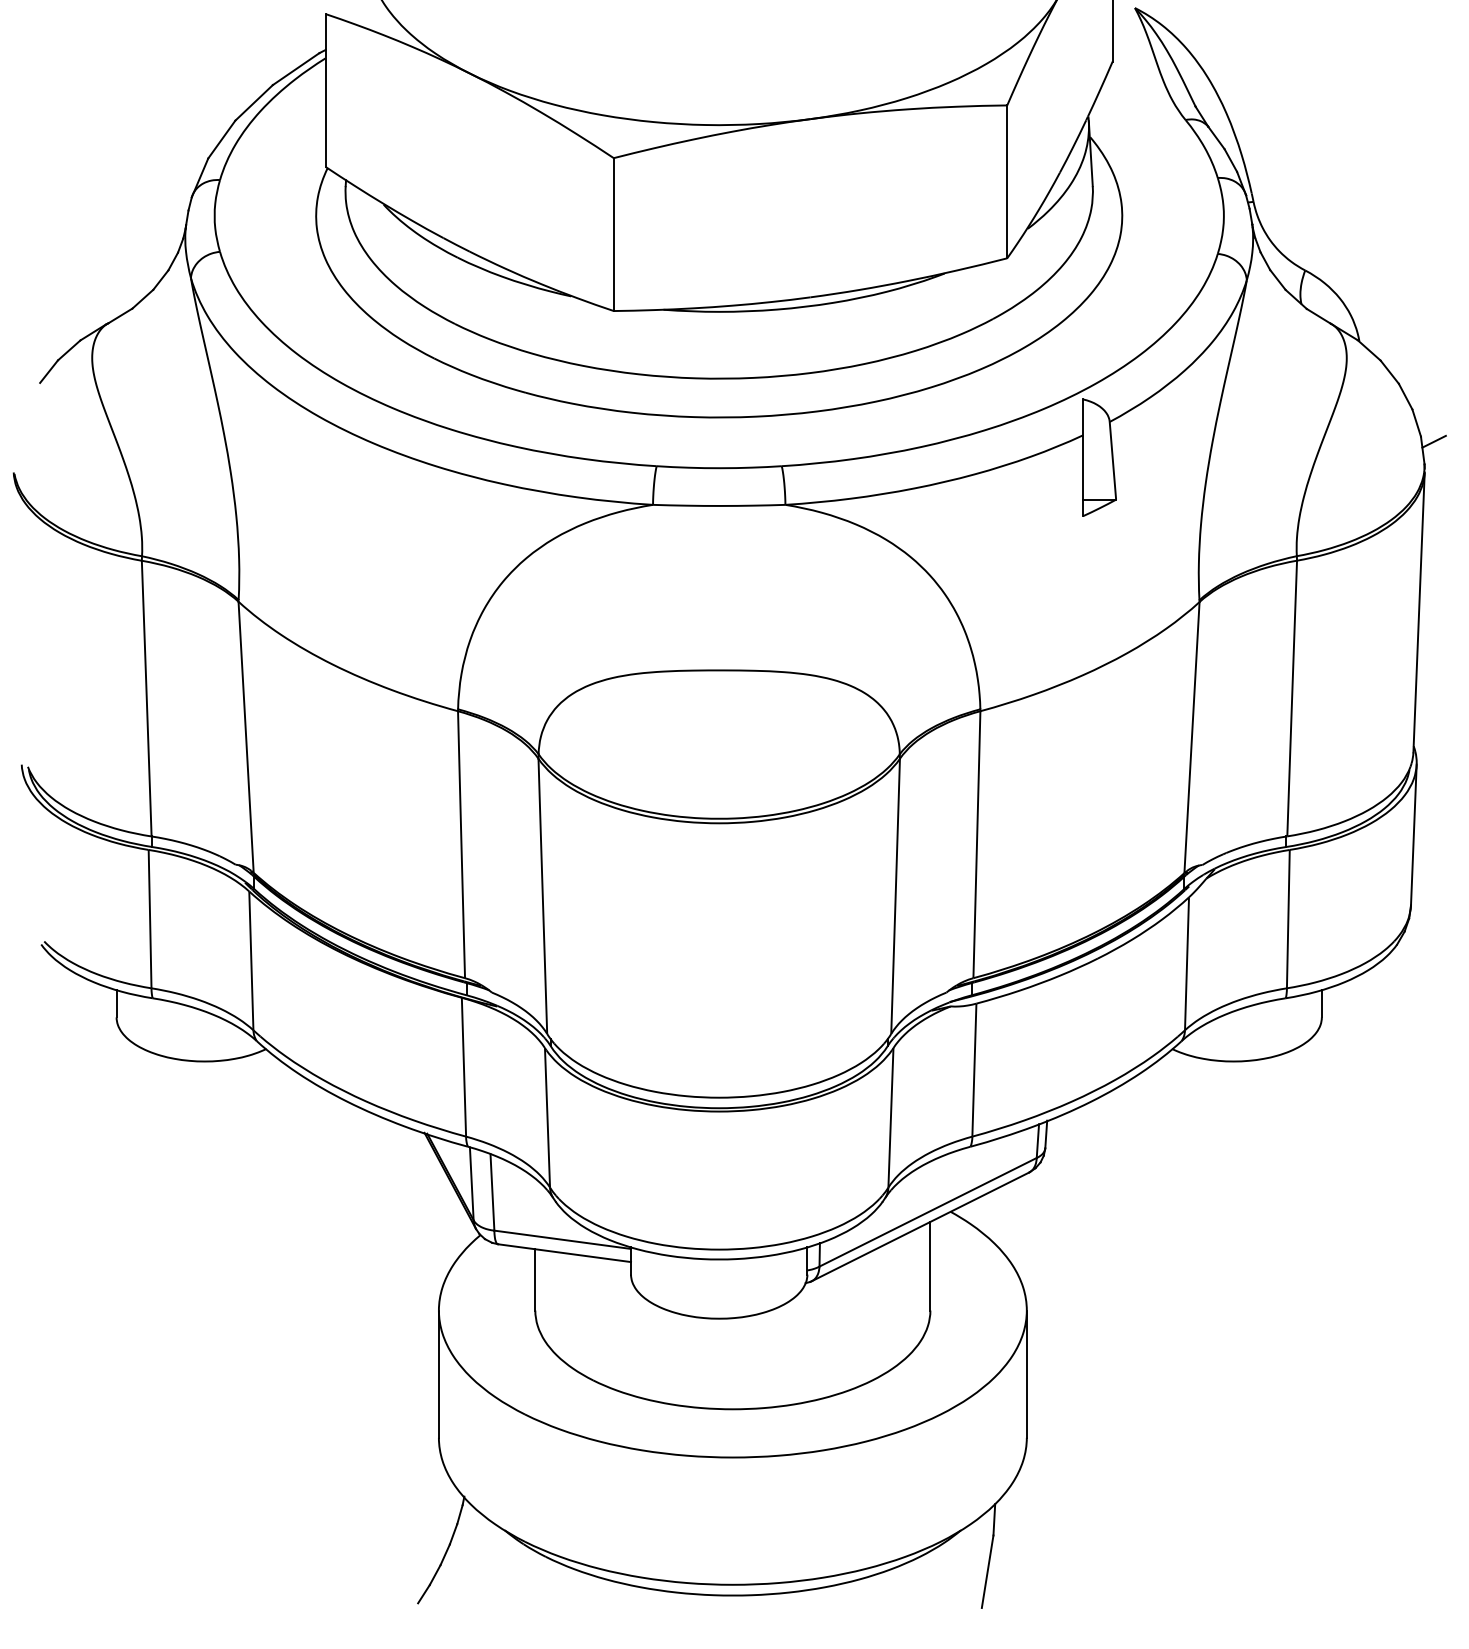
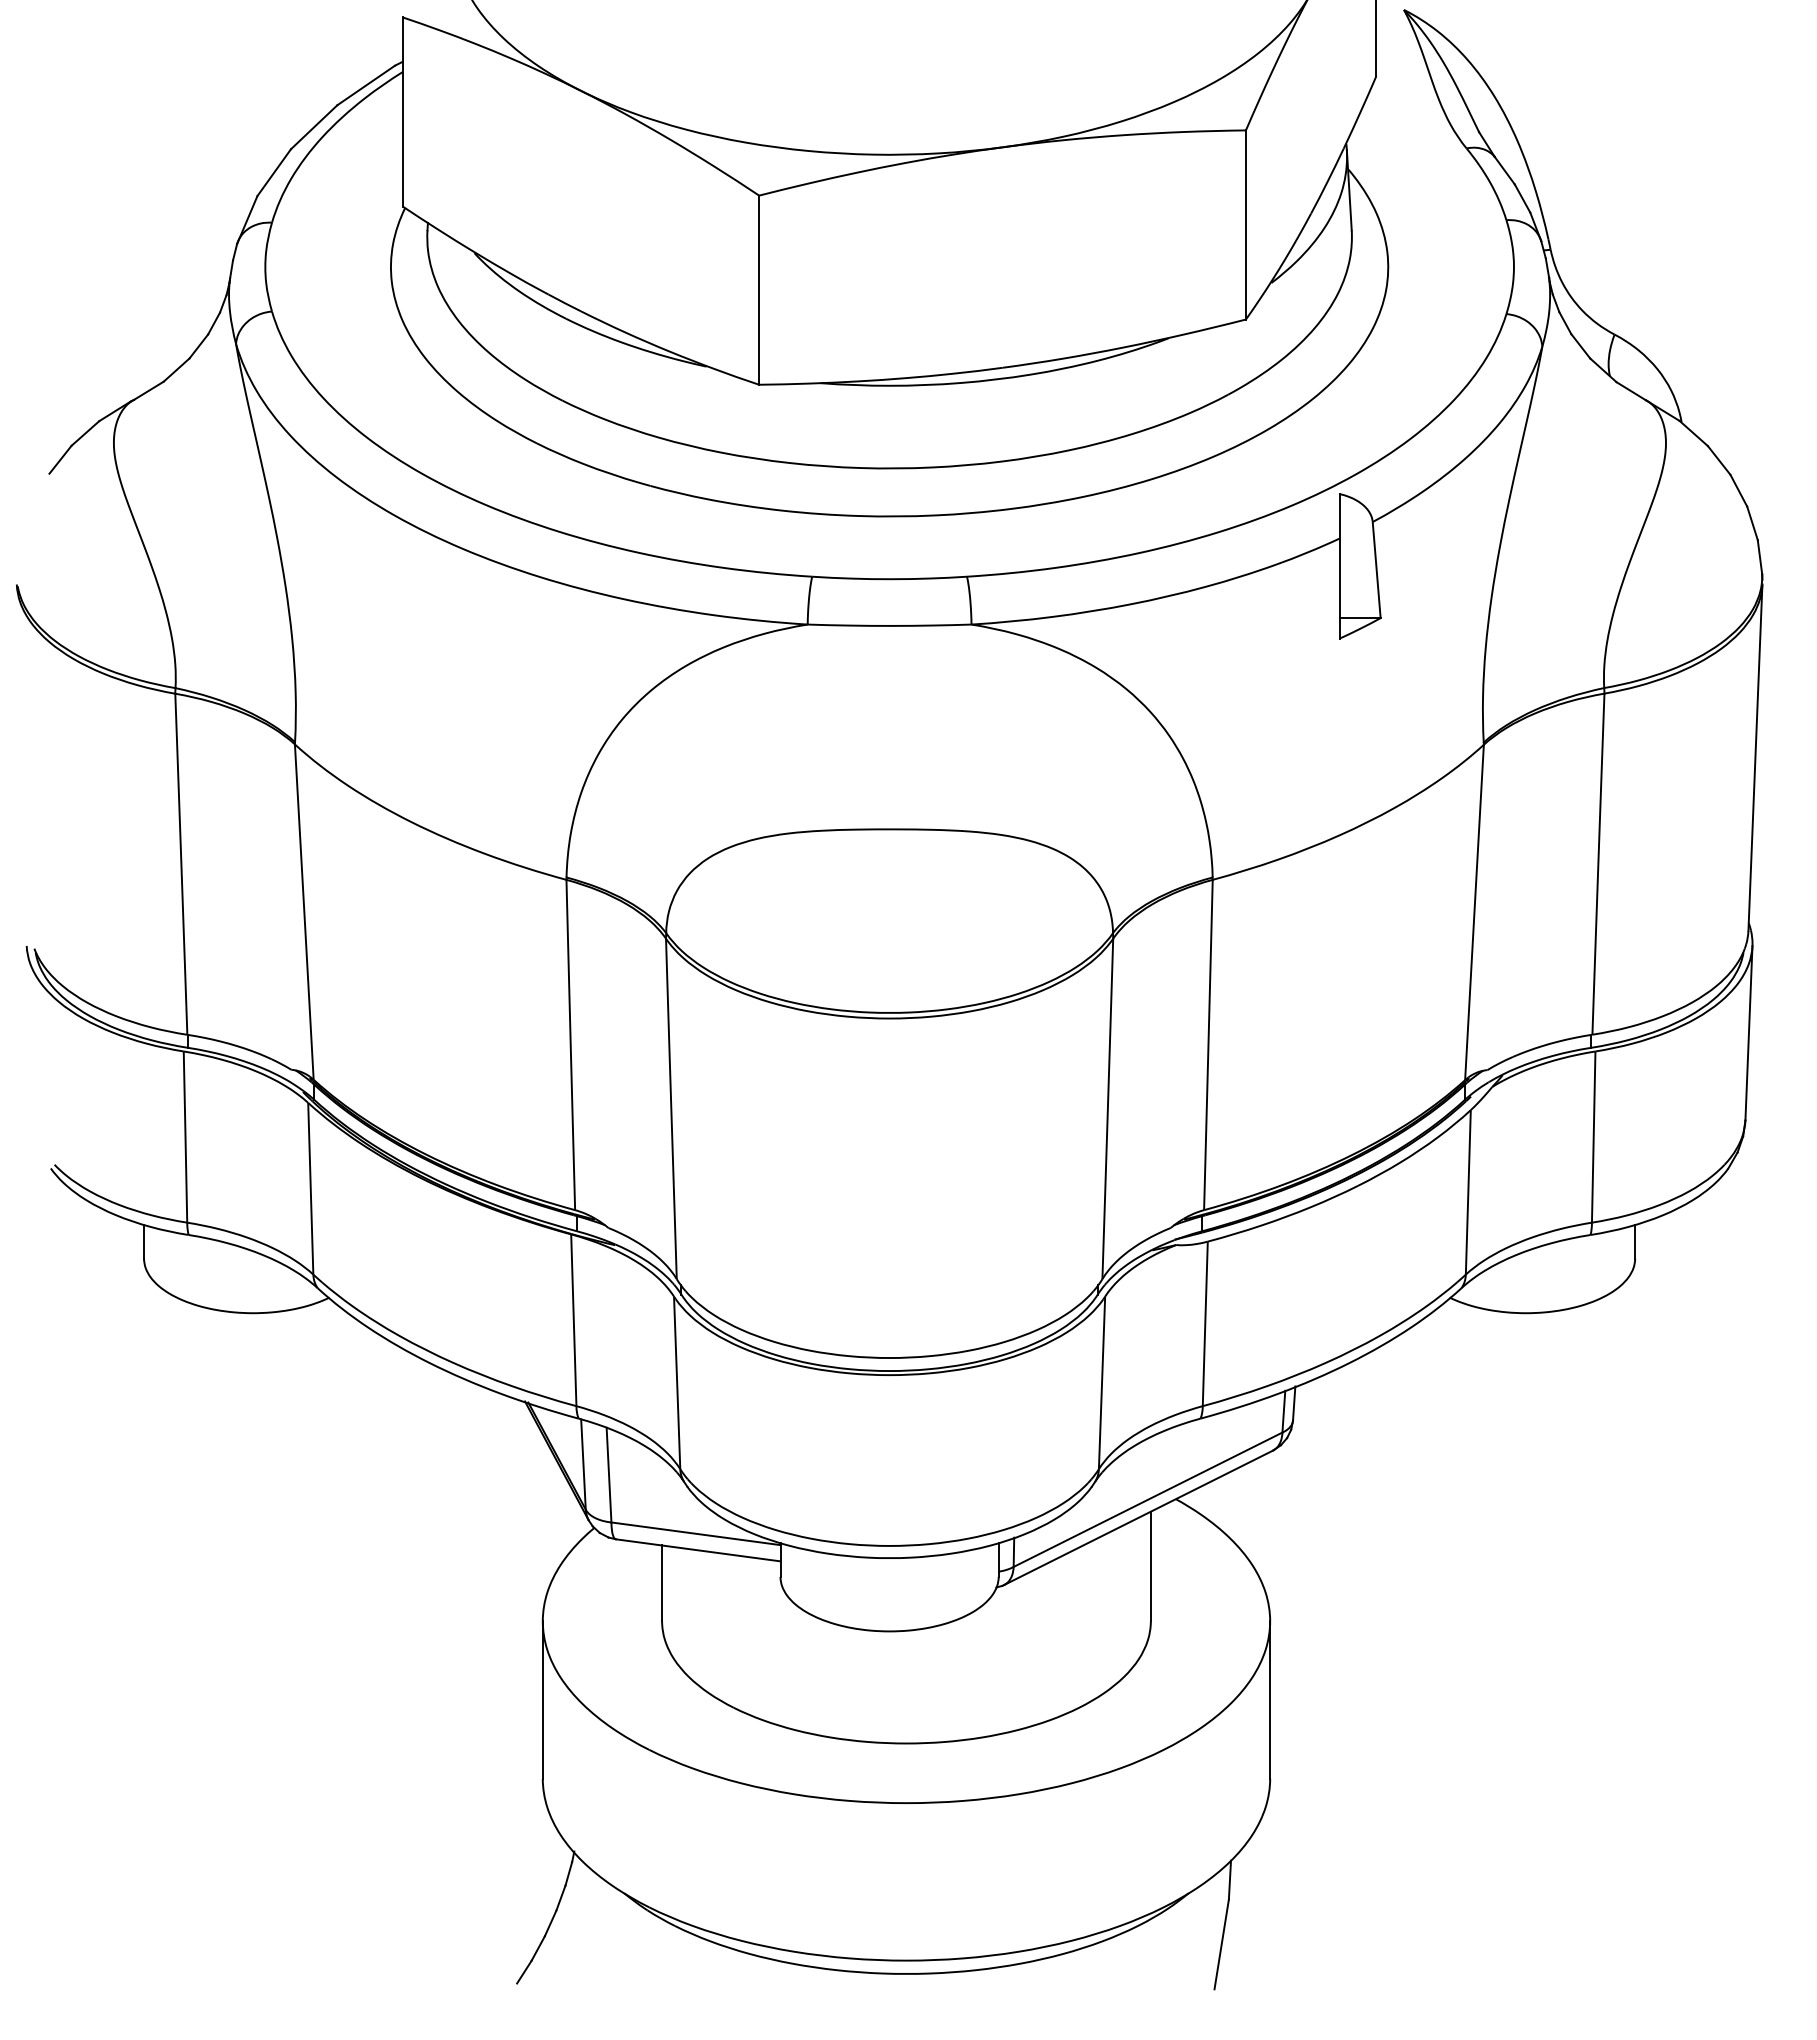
line: (1433, 441) -> (1773, 546), removed

